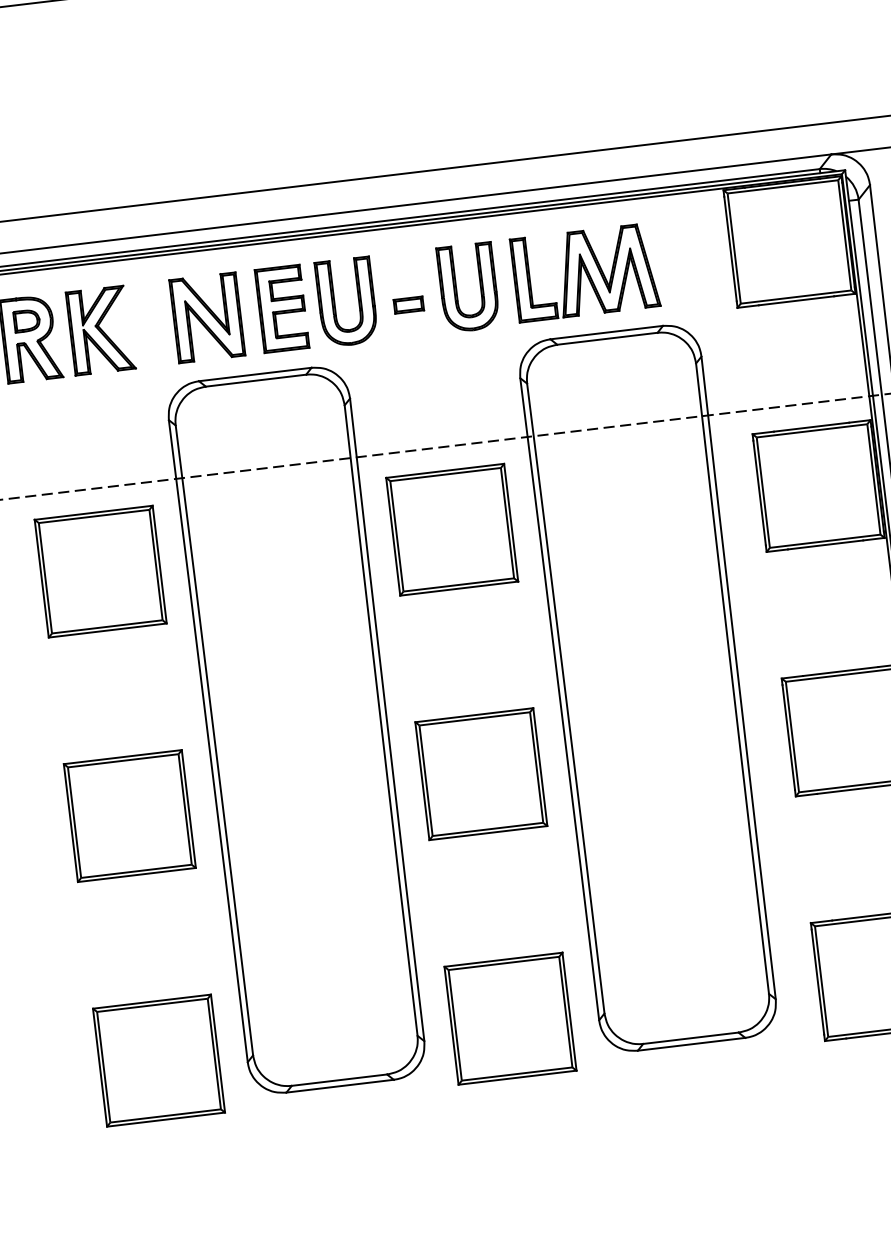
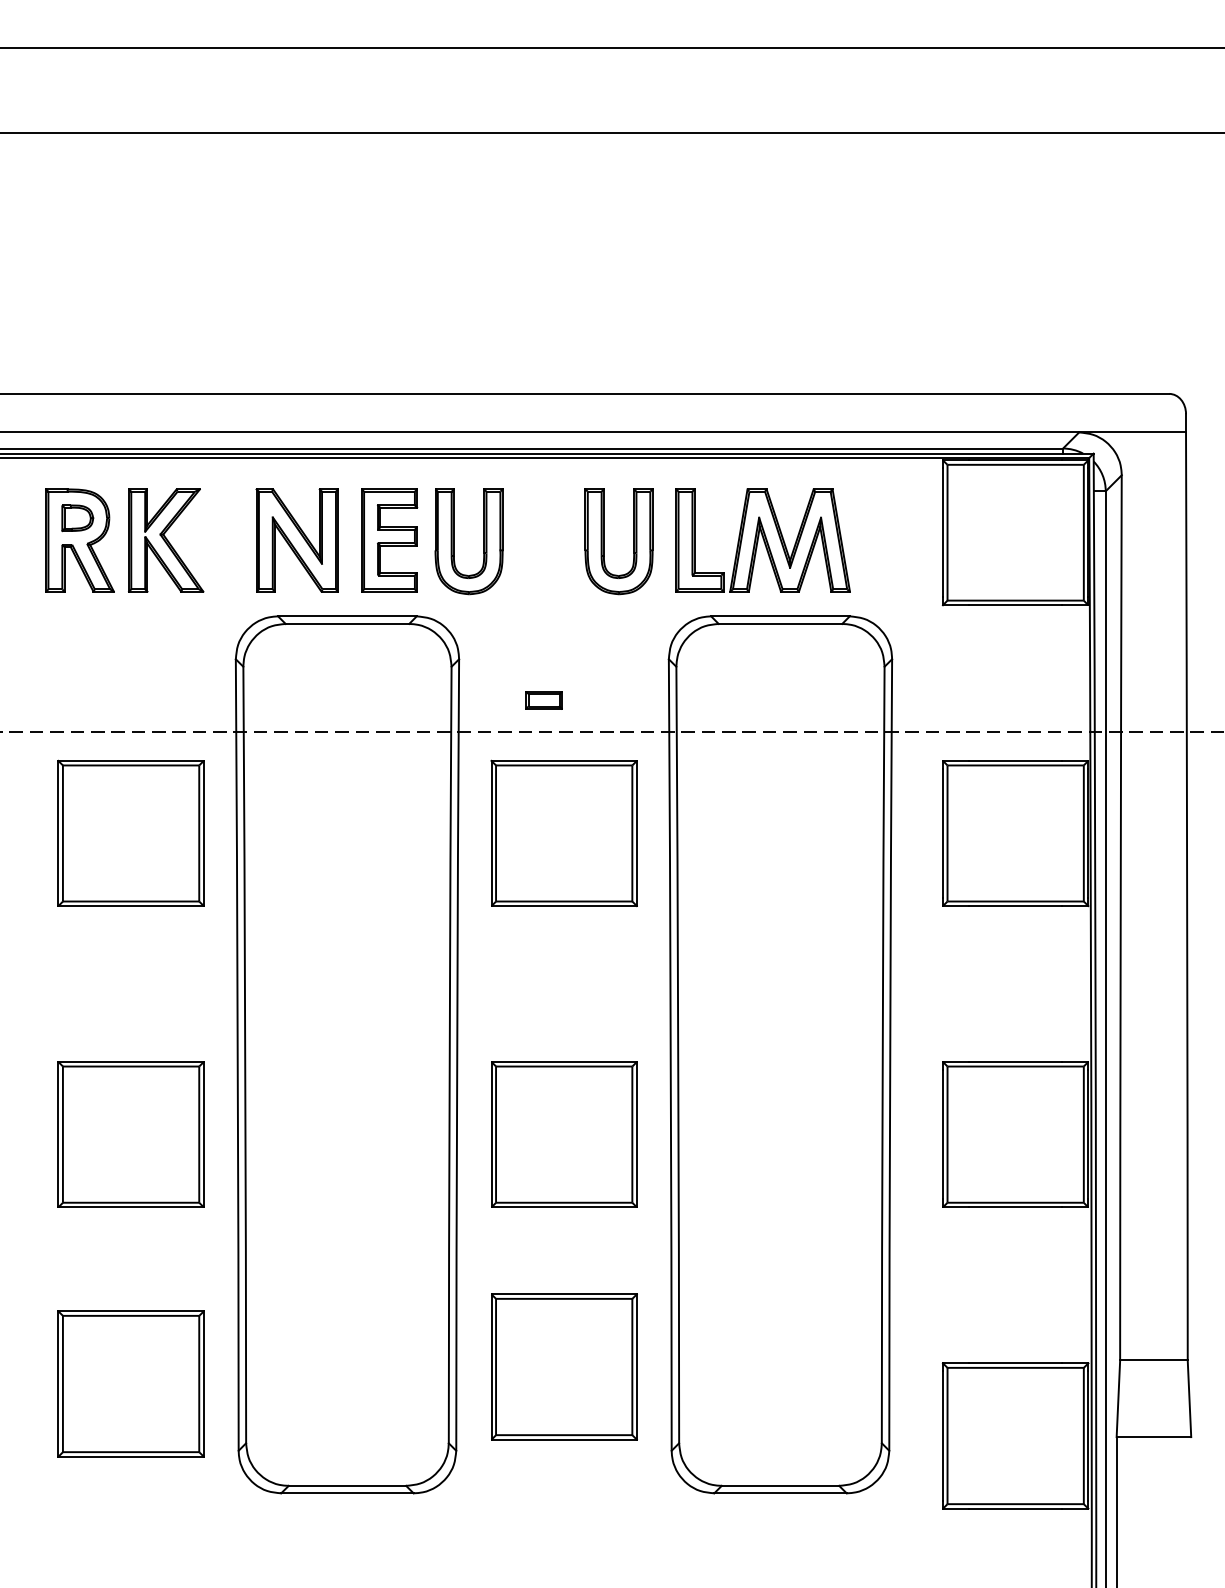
part: (408, 305) -> (543, 700), moved
part: (510, 1018) -> (564, 1366), moved
part: (158, 1060) -> (130, 1383), moved

